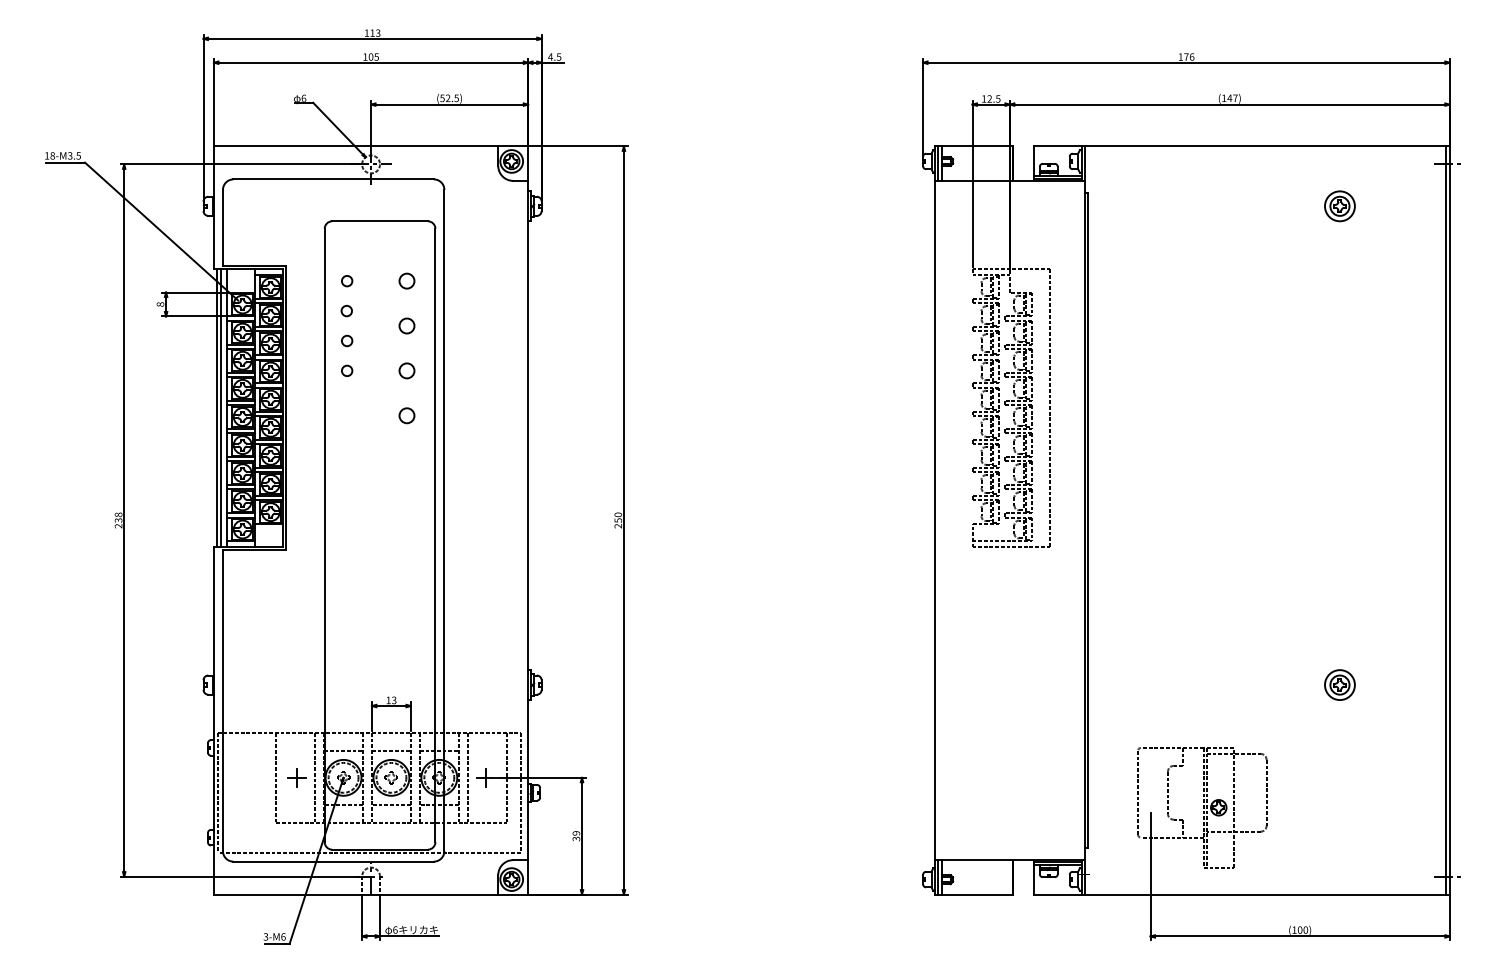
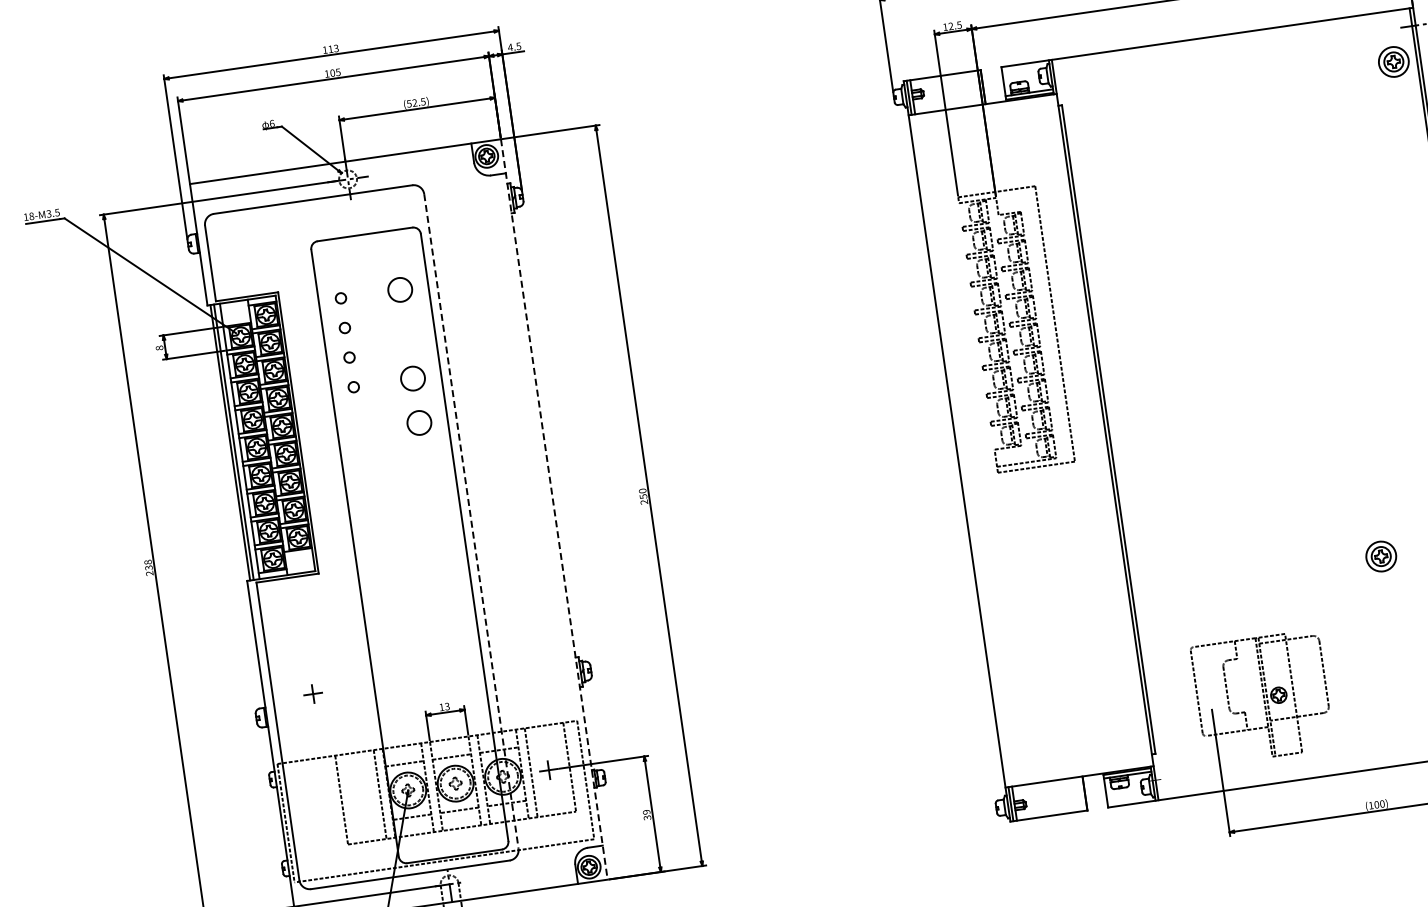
part: (1339, 206) -> (1393, 62), moved
circle: (406, 280) -> (399, 289), size x1.6
circle: (406, 325) -> (406, 333), removed
circle: (406, 370) -> (412, 378), size x1.6
circle: (406, 415) -> (418, 422), size x1.6
line: (444, 520) -> (471, 521), solid -> dashed
line: (528, 521) -> (554, 510), solid -> dashed
part: (296, 777) -> (312, 693), moved

